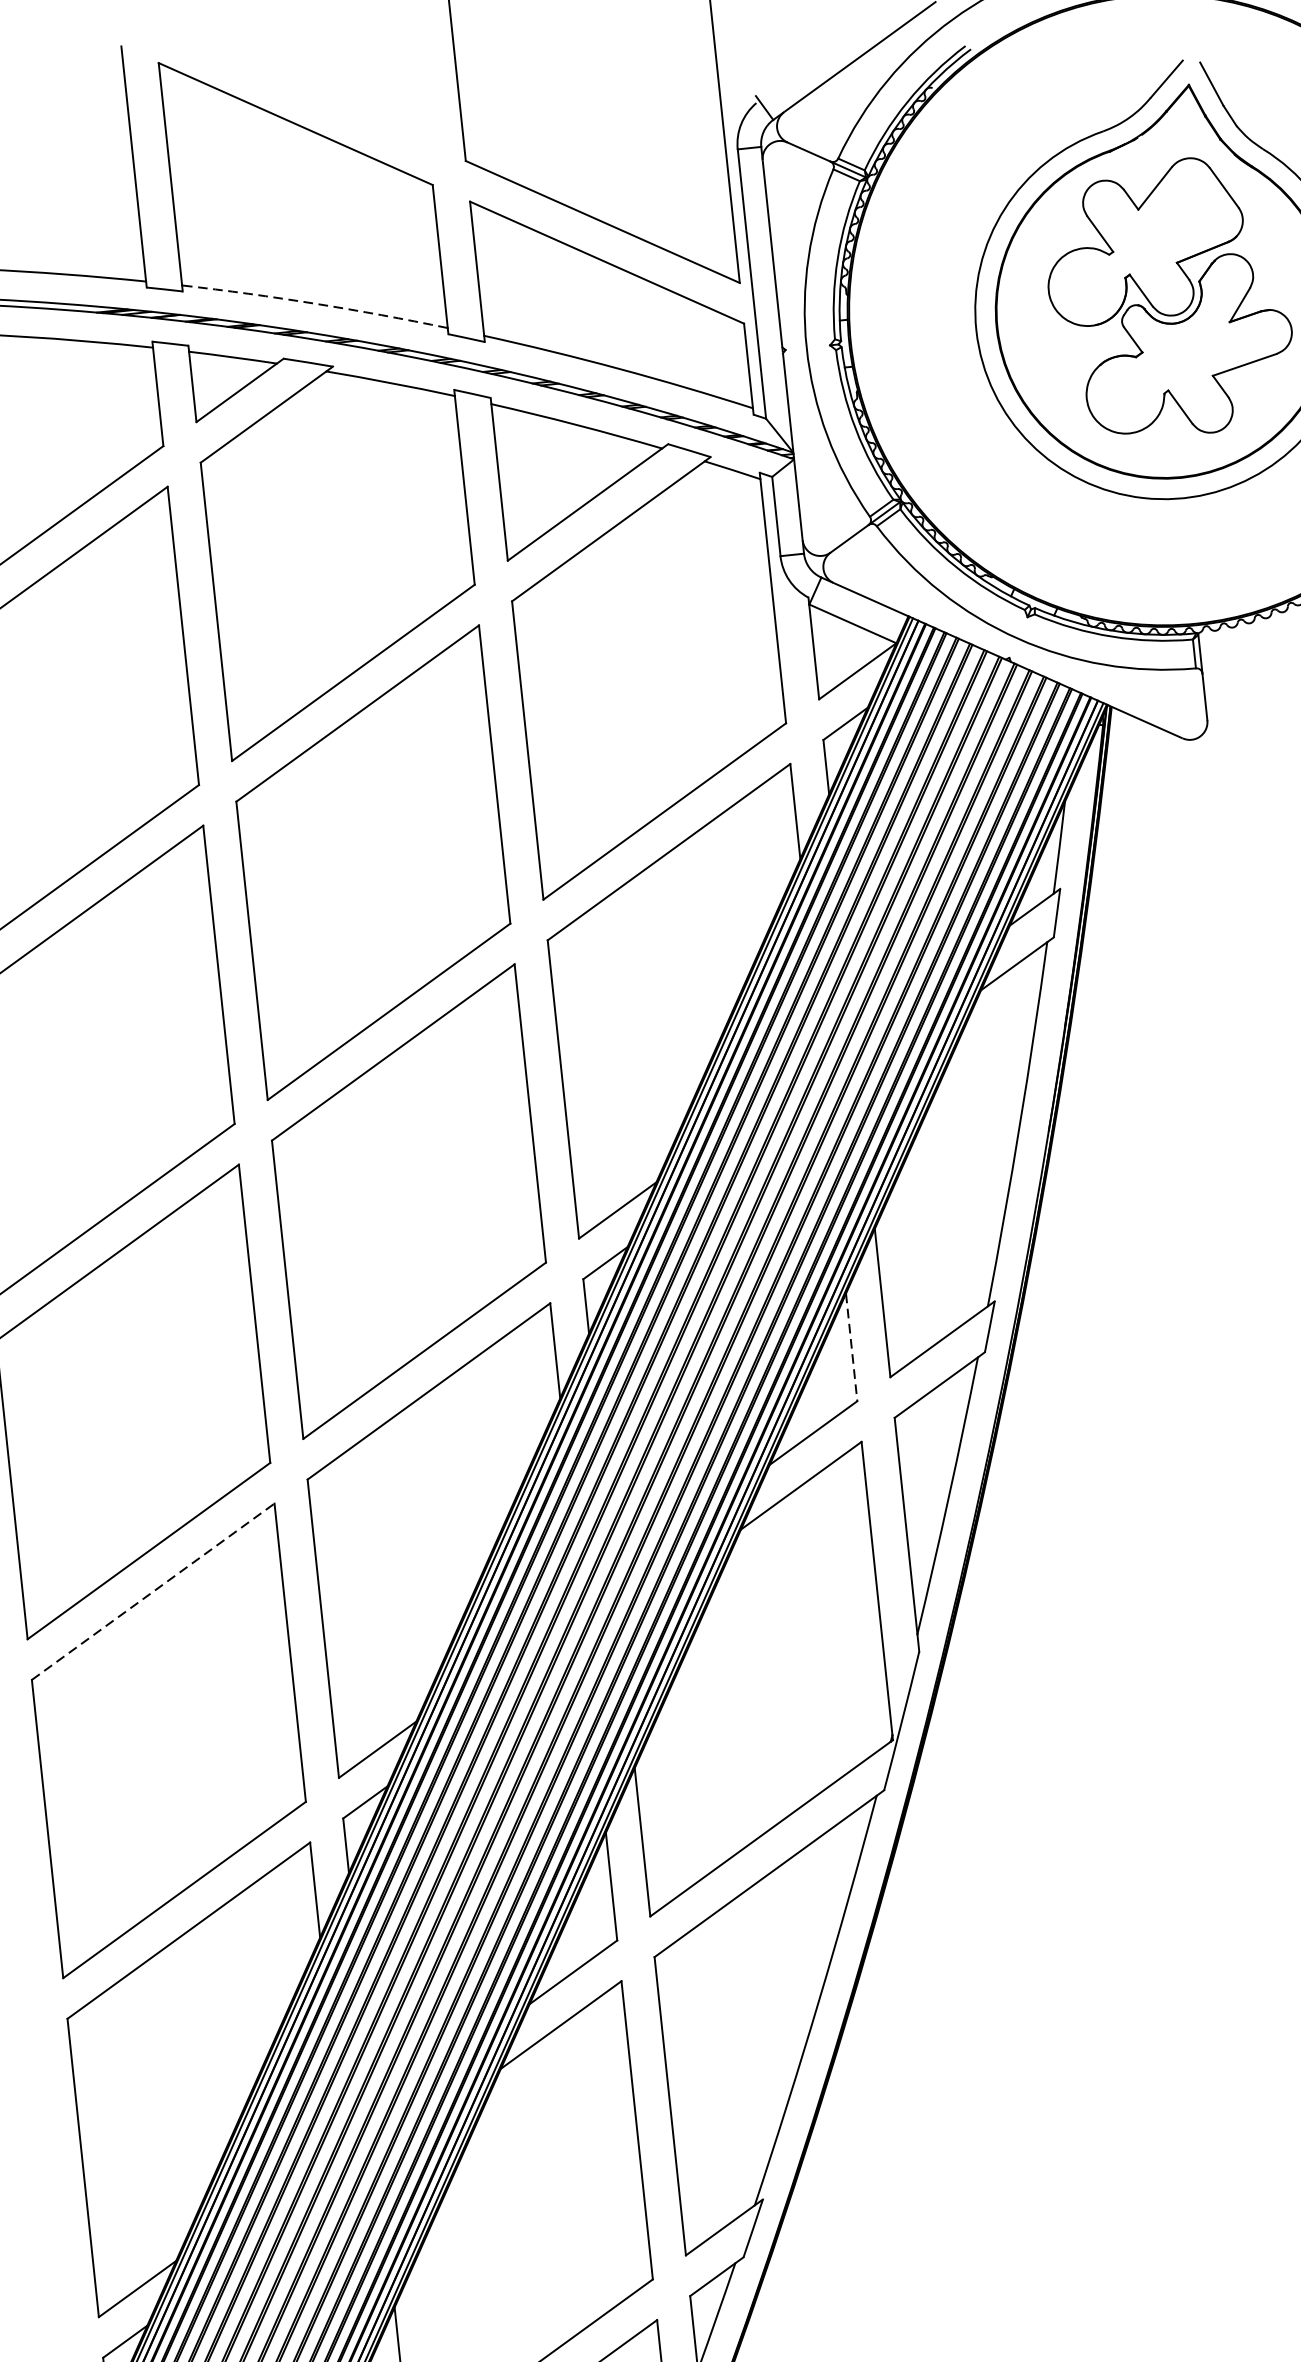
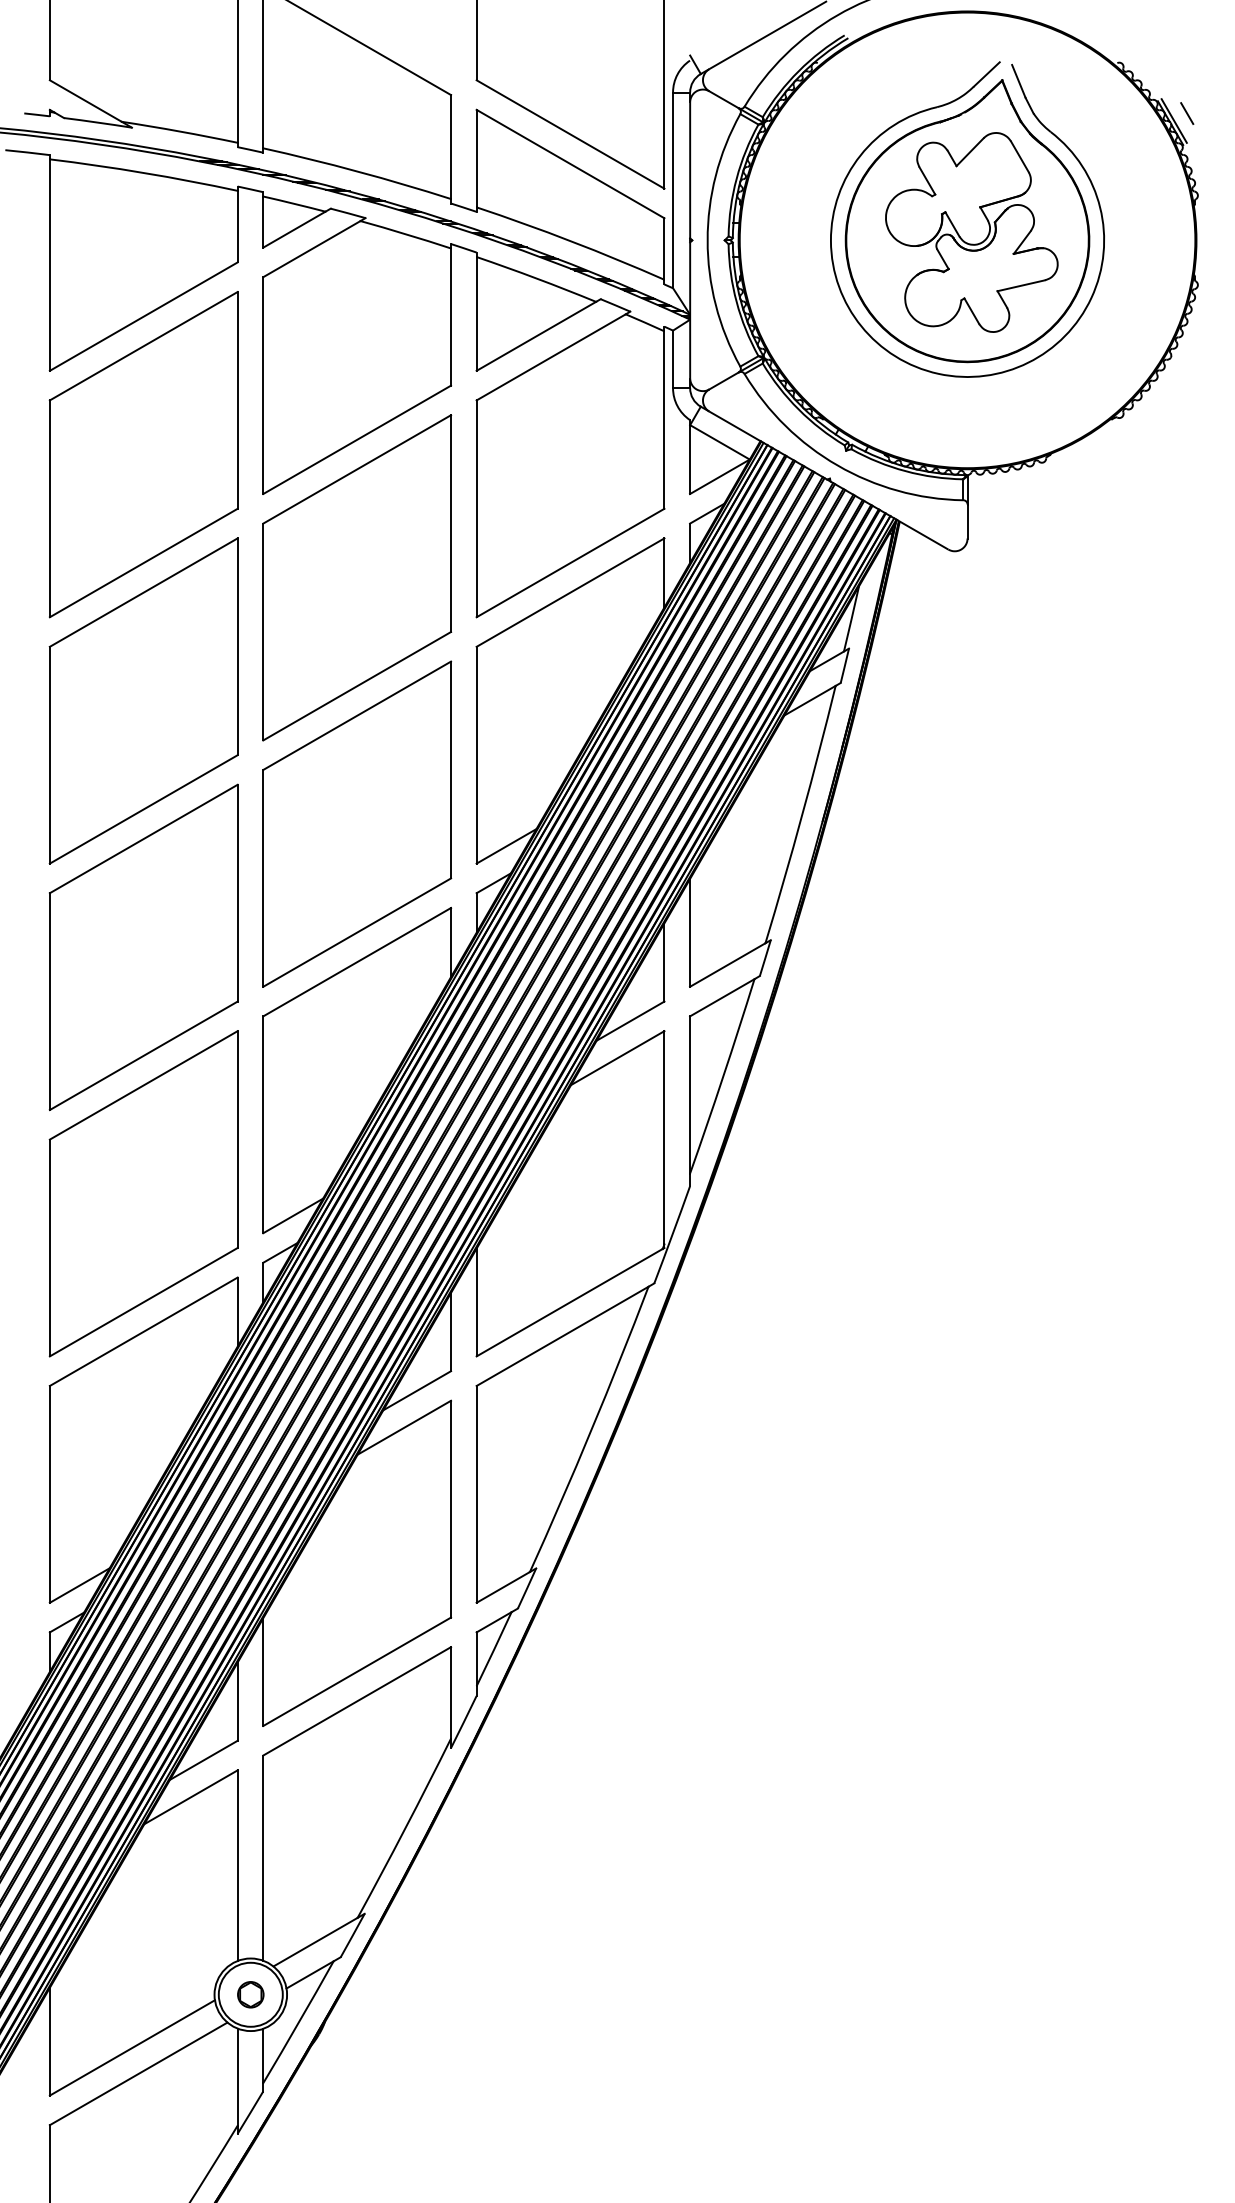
arc: (315, 303) -> (357, 171), dashed -> solid
line: (851, 1347) -> (664, 962), dashed -> solid
line: (154, 1591) -> (144, 1085), dashed -> solid

